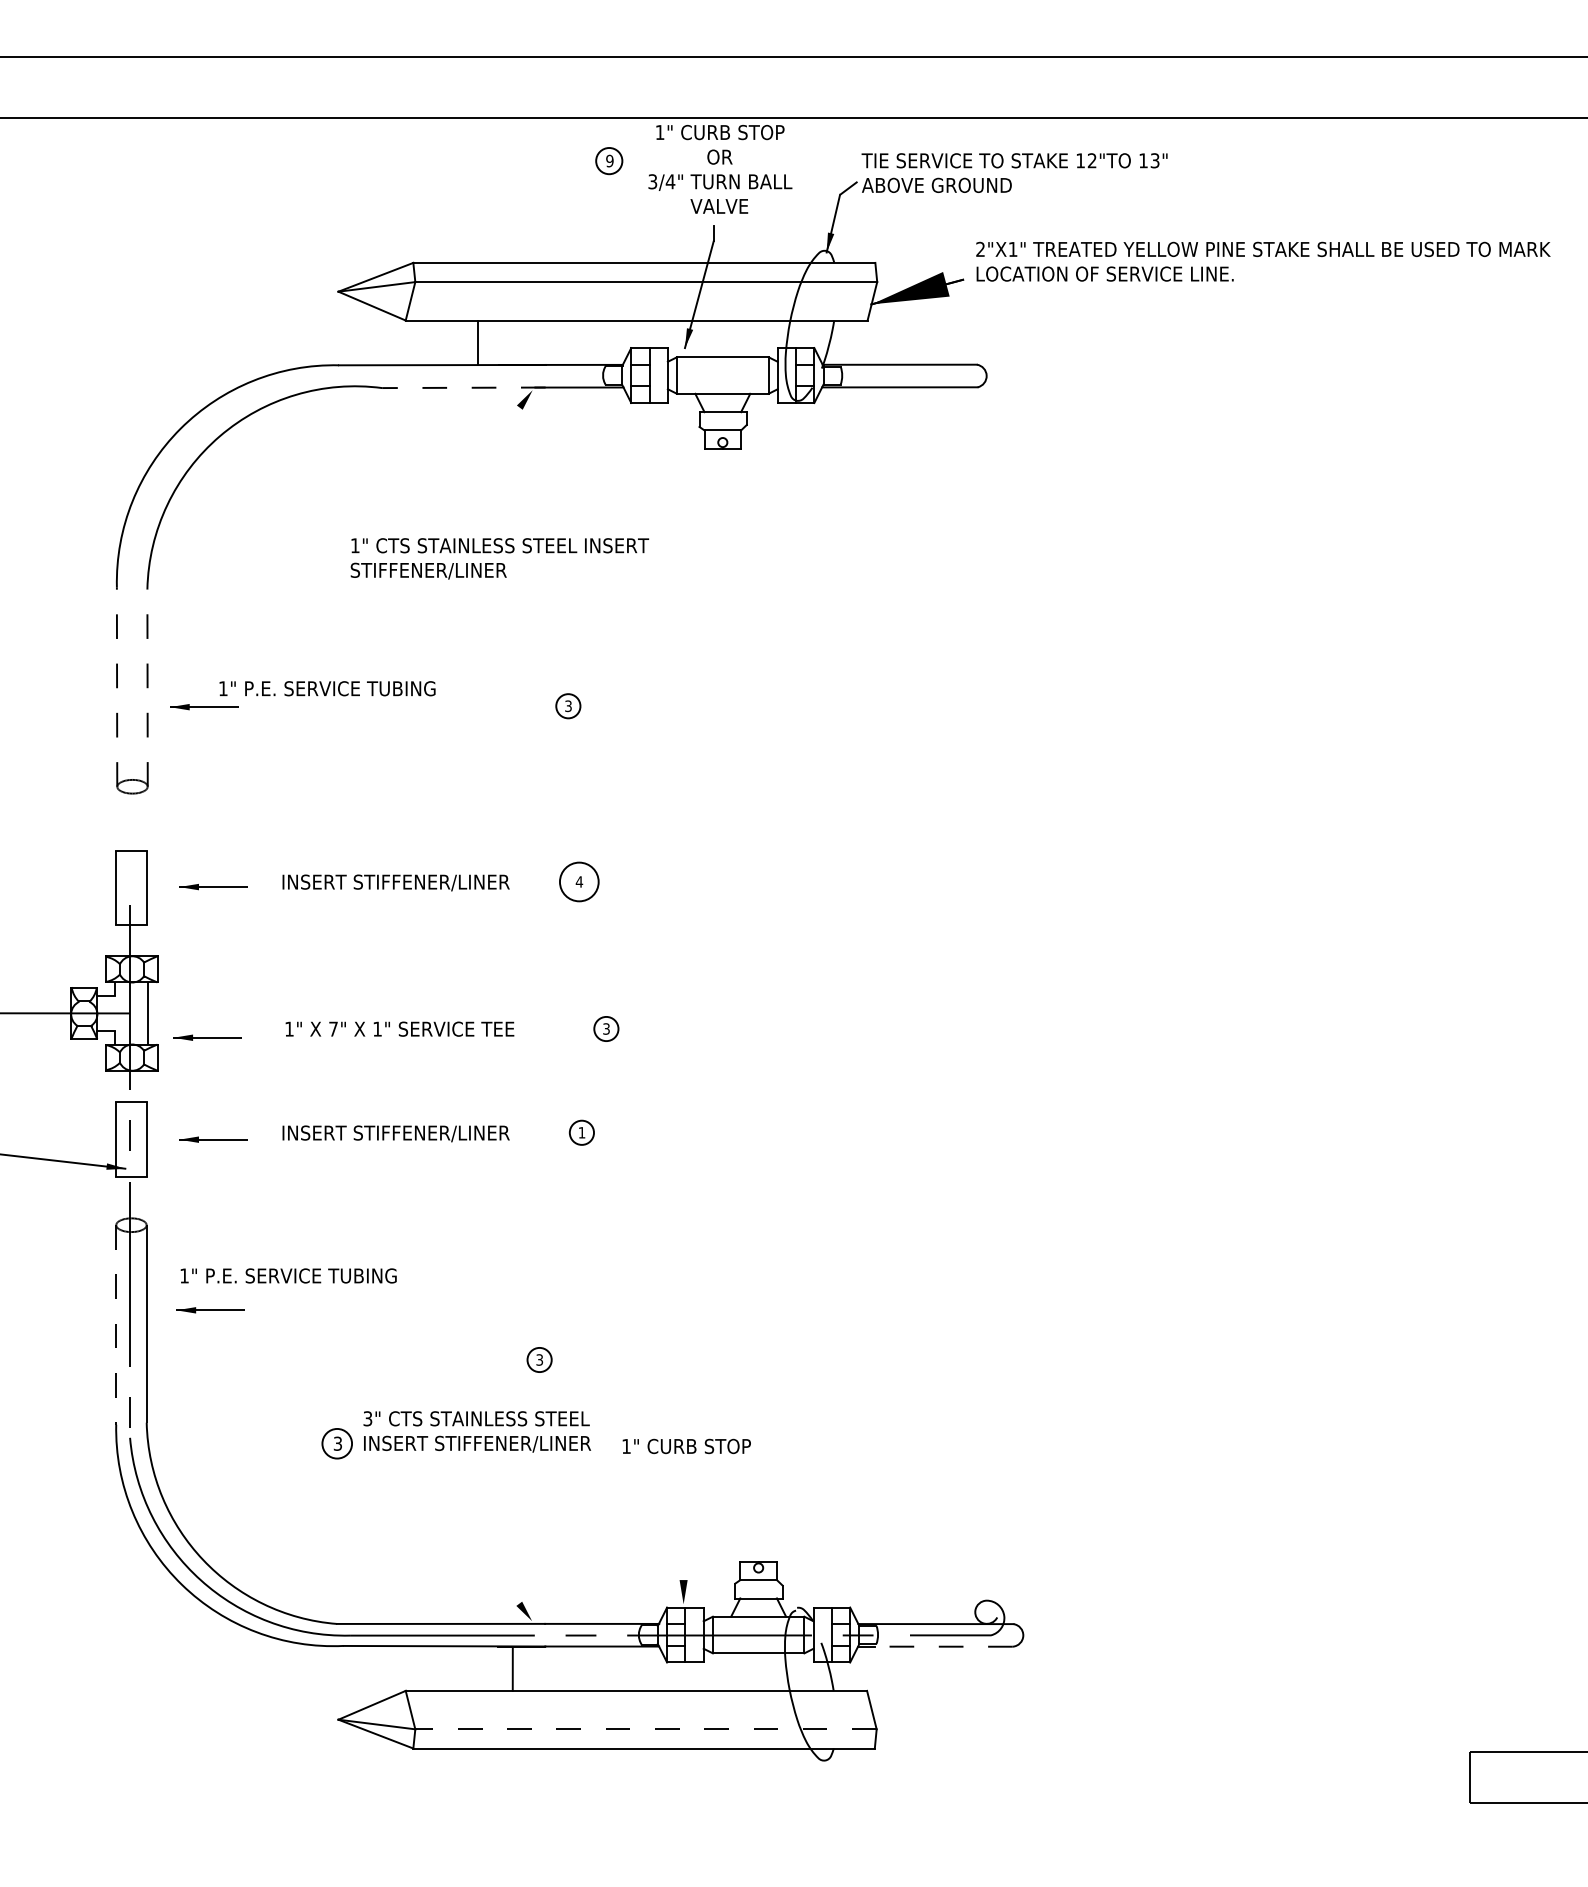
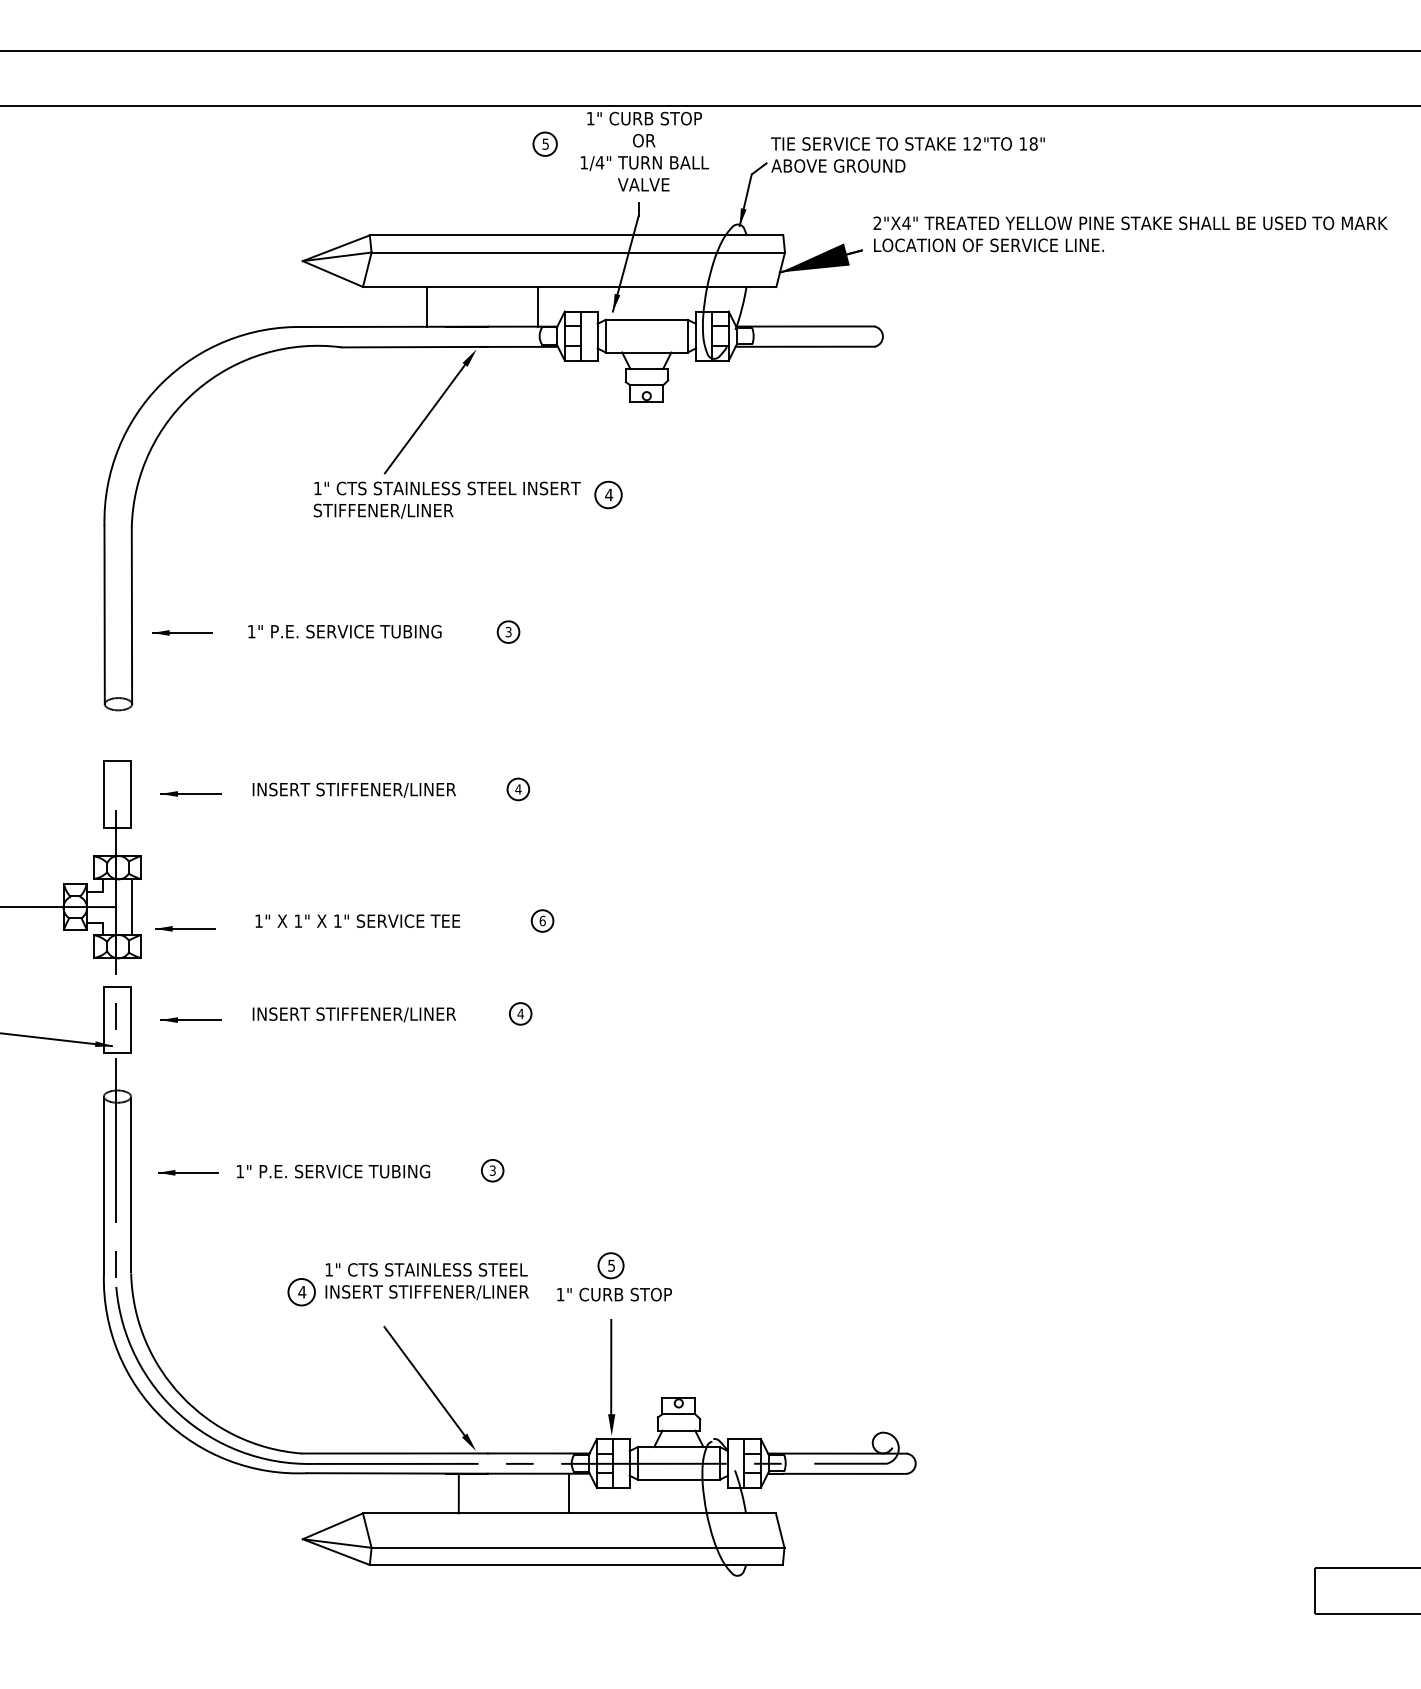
text: (609, 160) -> (545, 143), 9 -> 5
text: (1154, 160) -> (1033, 143), 13" -> 18"
text: (652, 181) -> (583, 162), 3/4" -> 1/4"
text: (1012, 249) -> (906, 223), 2"X1" -> 2"X4"
line: (601, 342) -> (538, 306), added
line: (463, 387) -> (414, 346), dashed -> solid
line: (474, 467) -> (424, 418), added
part: (679, 552) -> (608, 494), added
line: (117, 687) -> (105, 615), dashed -> solid
line: (147, 687) -> (131, 615), dashed -> solid
text: (327, 688) -> (344, 631), moved
circle: (579, 881) -> (518, 789), size x0.62
text: (333, 1028) -> (298, 920), 7" -> 1"
text: (606, 1028) -> (542, 920), 3 -> 6
text: (581, 1132) -> (520, 1013), 1 -> 4
text: (288, 1275) -> (333, 1171), moved
line: (116, 1324) -> (104, 1185), dashed -> solid
part: (539, 1359) -> (492, 1170), moved
part: (682, 1414) -> (610, 1266), added
text: (367, 1418) -> (328, 1269), 3" -> 1"
text: (337, 1443) -> (301, 1292), 3 -> 4
line: (683, 1529) -> (611, 1368), added
line: (474, 1542) -> (424, 1380), added
line: (944, 1646) -> (845, 1473), dashed -> solid
line: (635, 1668) -> (568, 1493), added
line: (646, 1729) -> (578, 1547), dashed -> solid

